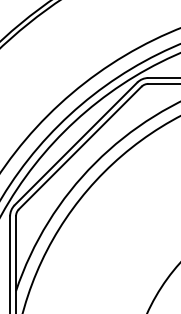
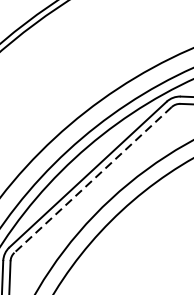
line: (80, 148) -> (93, 180), solid -> dashed

